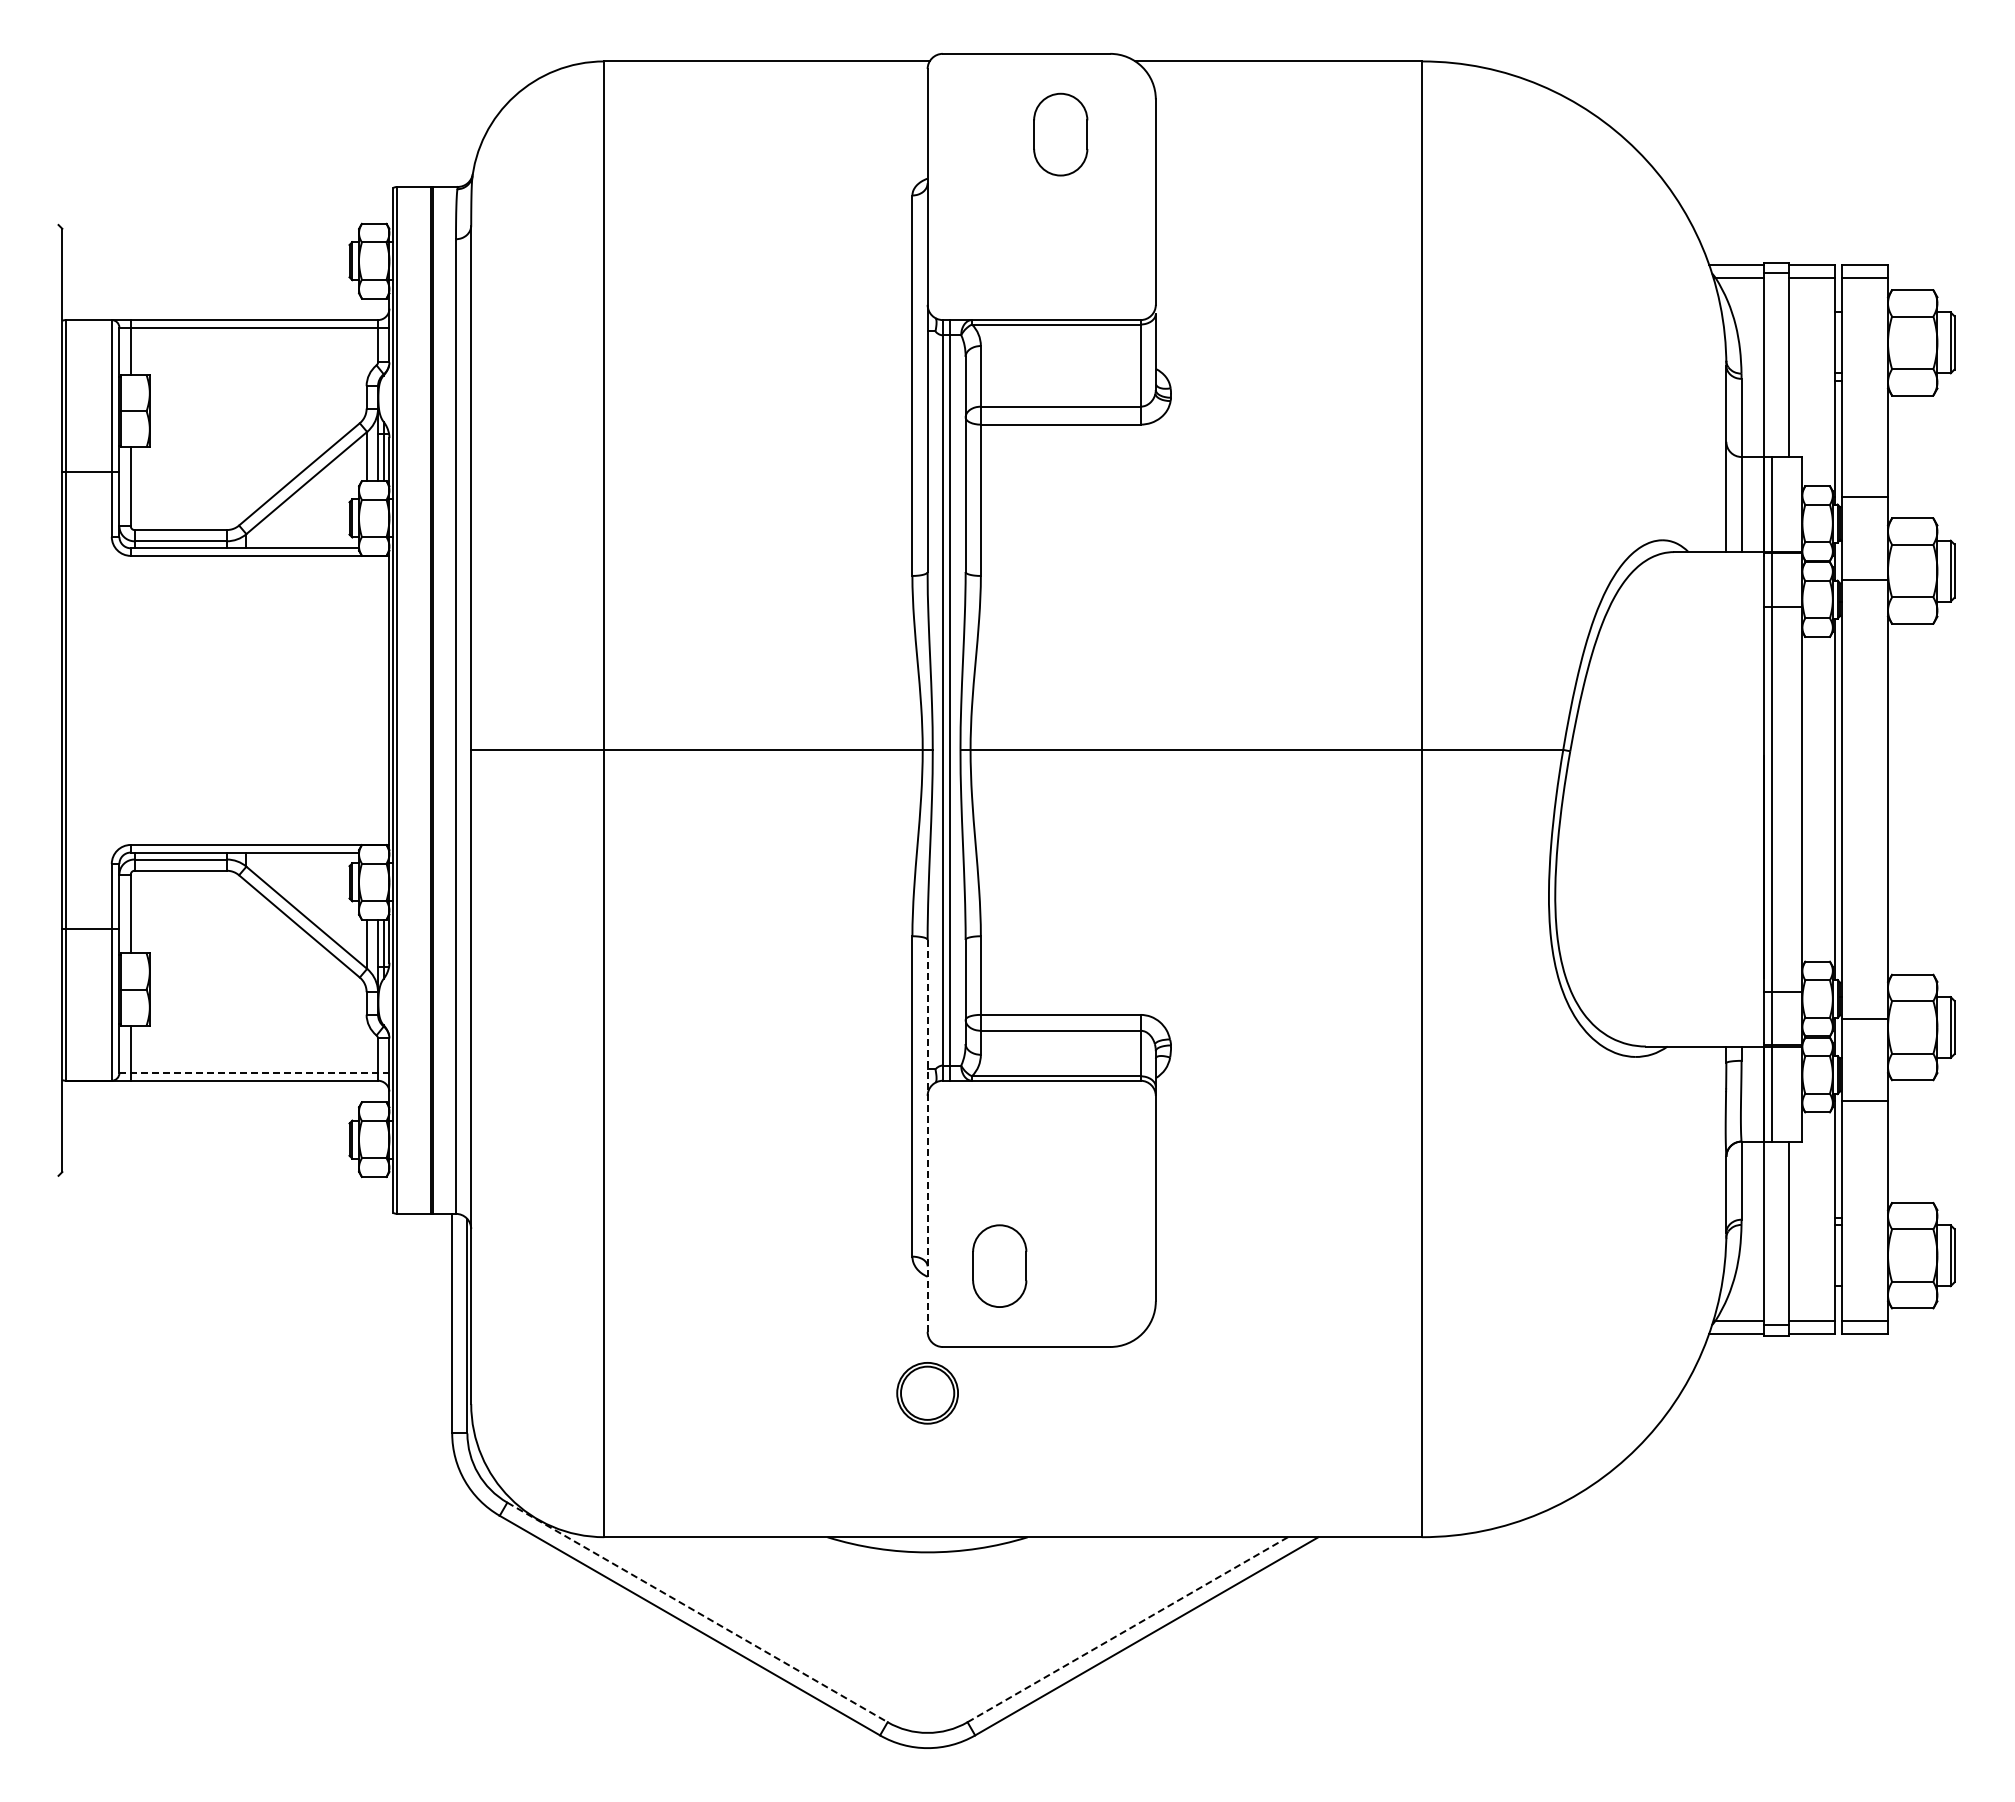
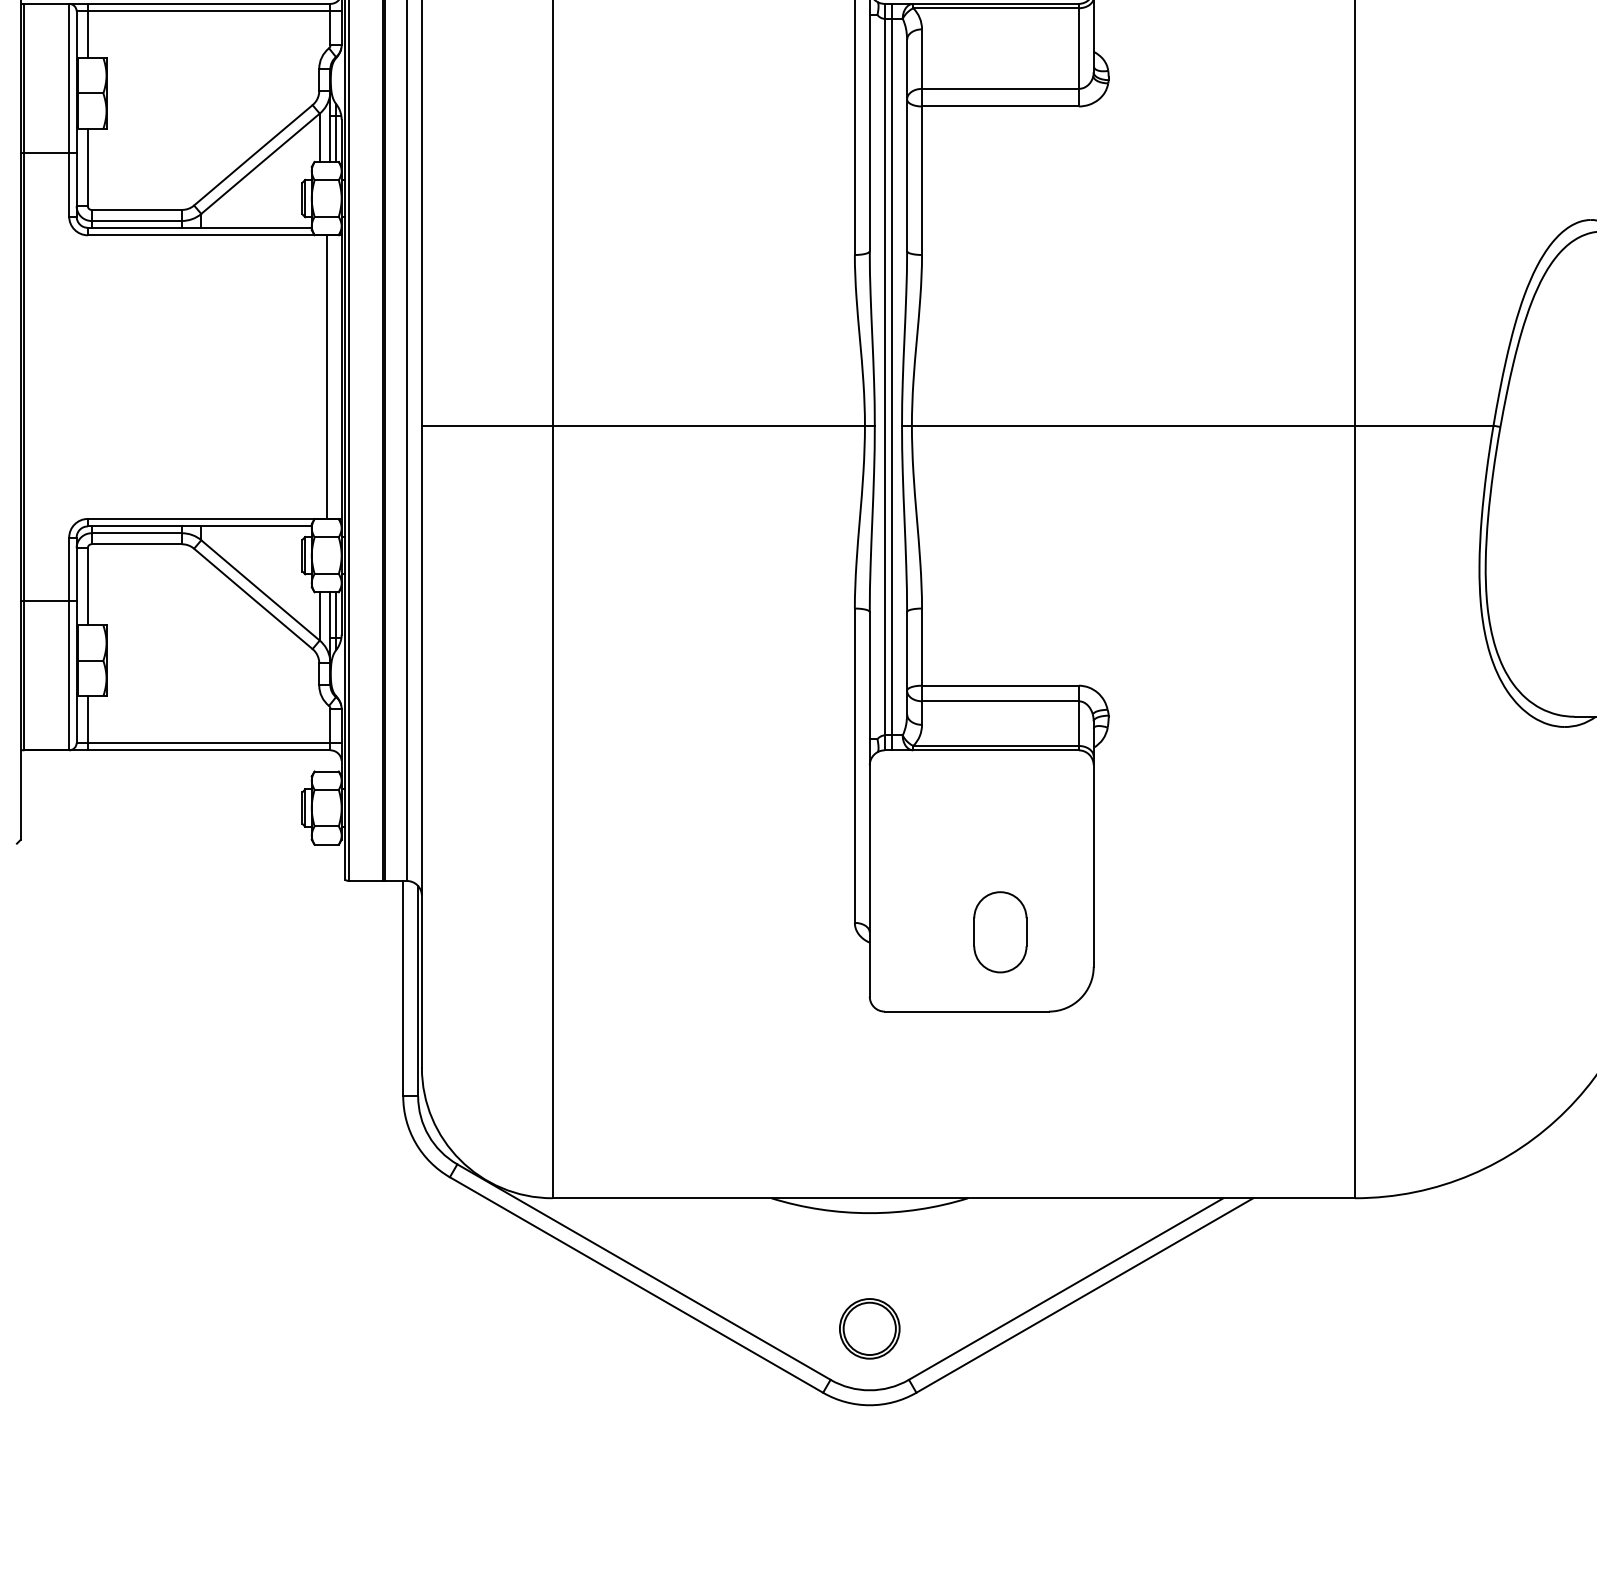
line: (374, 700) -> (326, 377), added
line: (254, 1073) -> (209, 743), dashed -> solid
line: (927, 1135) -> (869, 804), dashed -> solid
part: (999, 1265) -> (1000, 931), moved
part: (927, 1393) -> (869, 1329), moved
line: (697, 1612) -> (643, 1272), dashed -> solid
line: (1128, 1629) -> (1066, 1288), dashed -> solid

